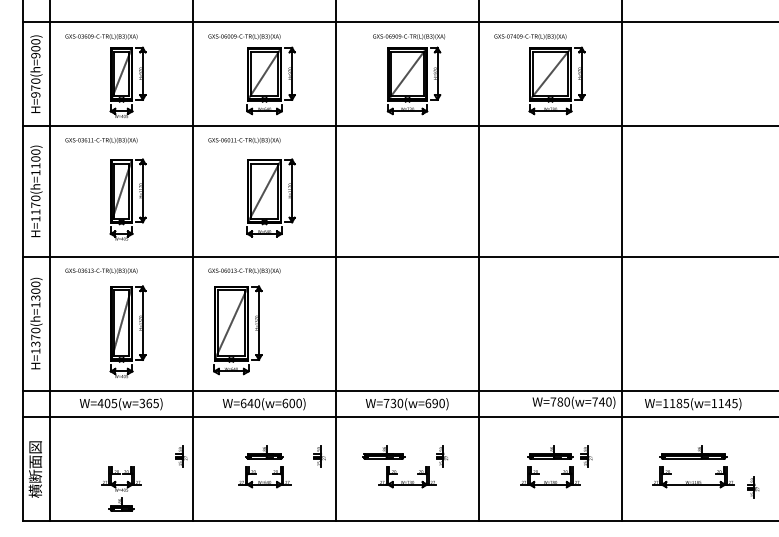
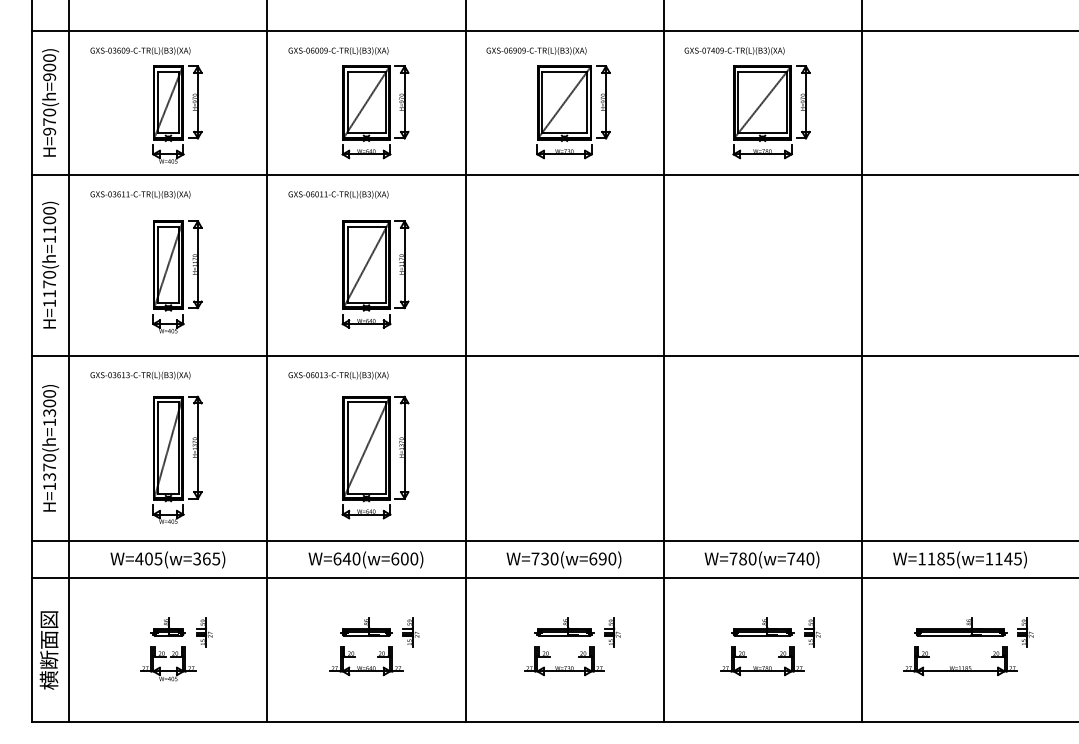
text: (408, 36) -> (536, 50), moved
part: (237, 330) -> (375, 457), moved
text: (573, 402) -> (761, 559), moved
part: (383, 452) -> (564, 626), moved
part: (181, 456) -> (204, 632), moved
part: (319, 456) -> (410, 632), moved
part: (753, 487) -> (1025, 632), moved
part: (120, 504) -> (167, 626), moved

